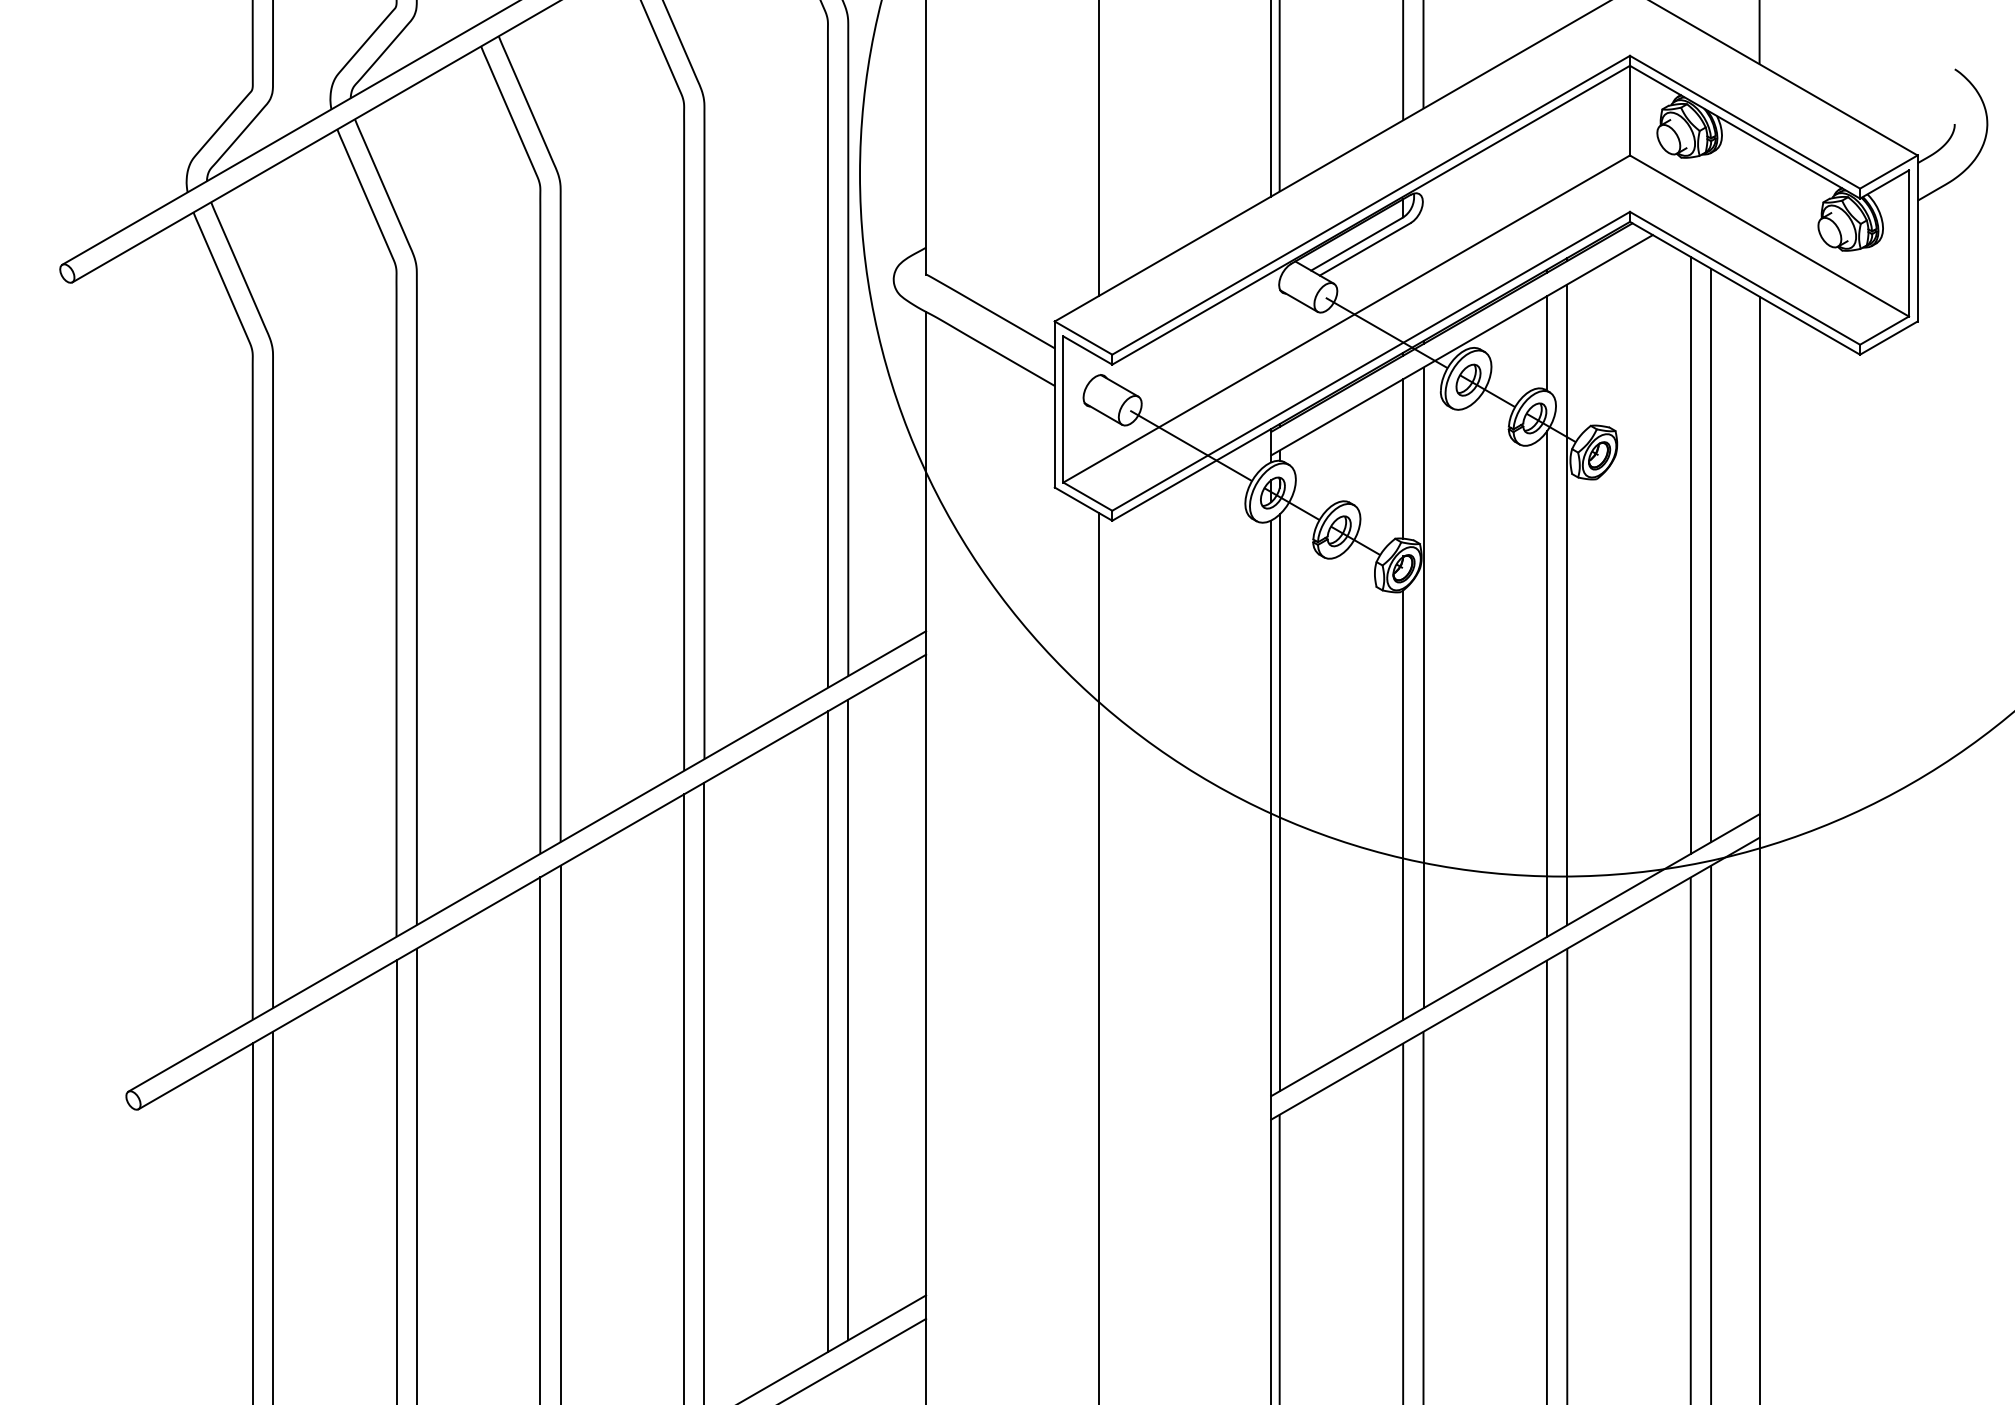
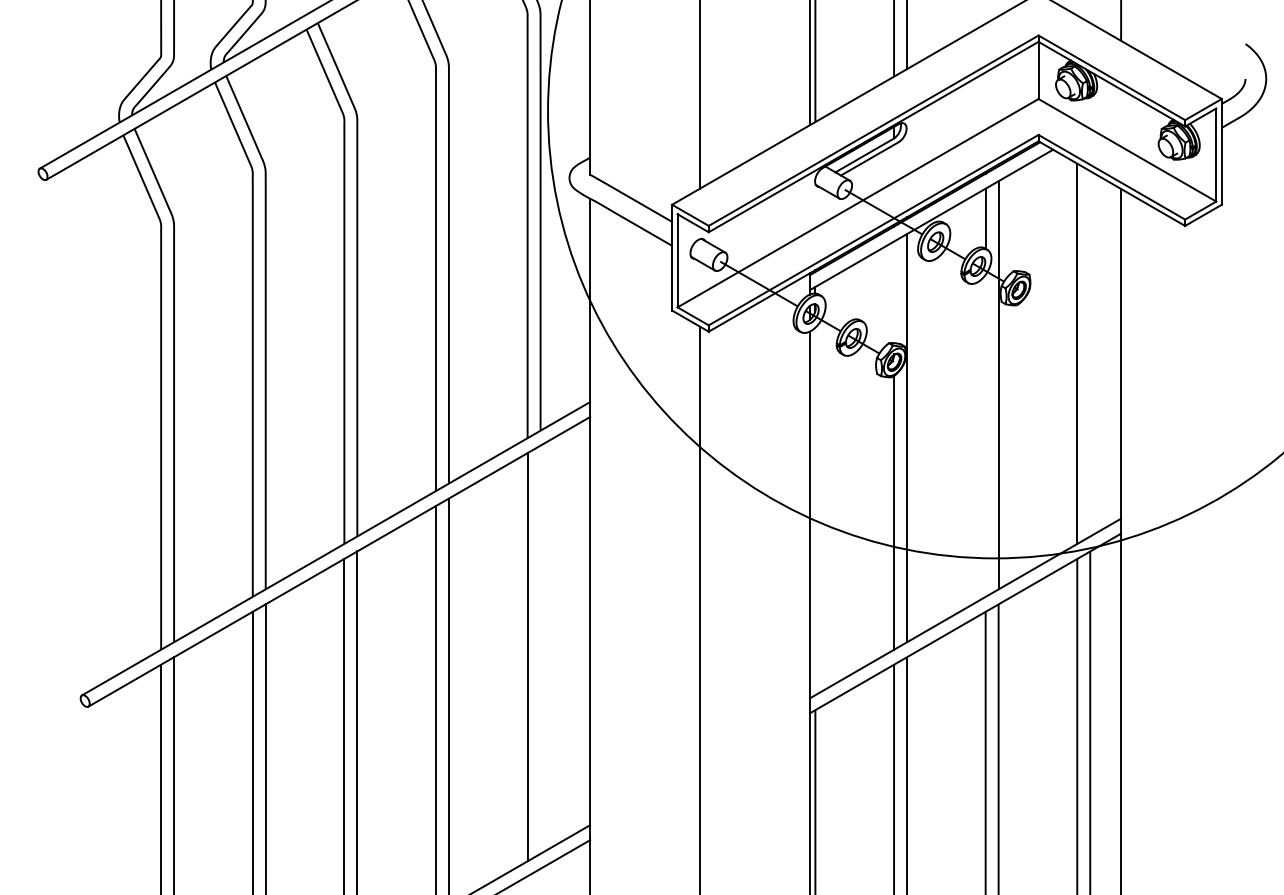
line: (1403, 459) -> (894, 292), removed
line: (1711, 554) -> (1090, 353), removed
line: (1546, 683) -> (985, 435), removed
line: (1279, 802) -> (815, 511), removed
line: (848, 1019) -> (540, 649), removed

